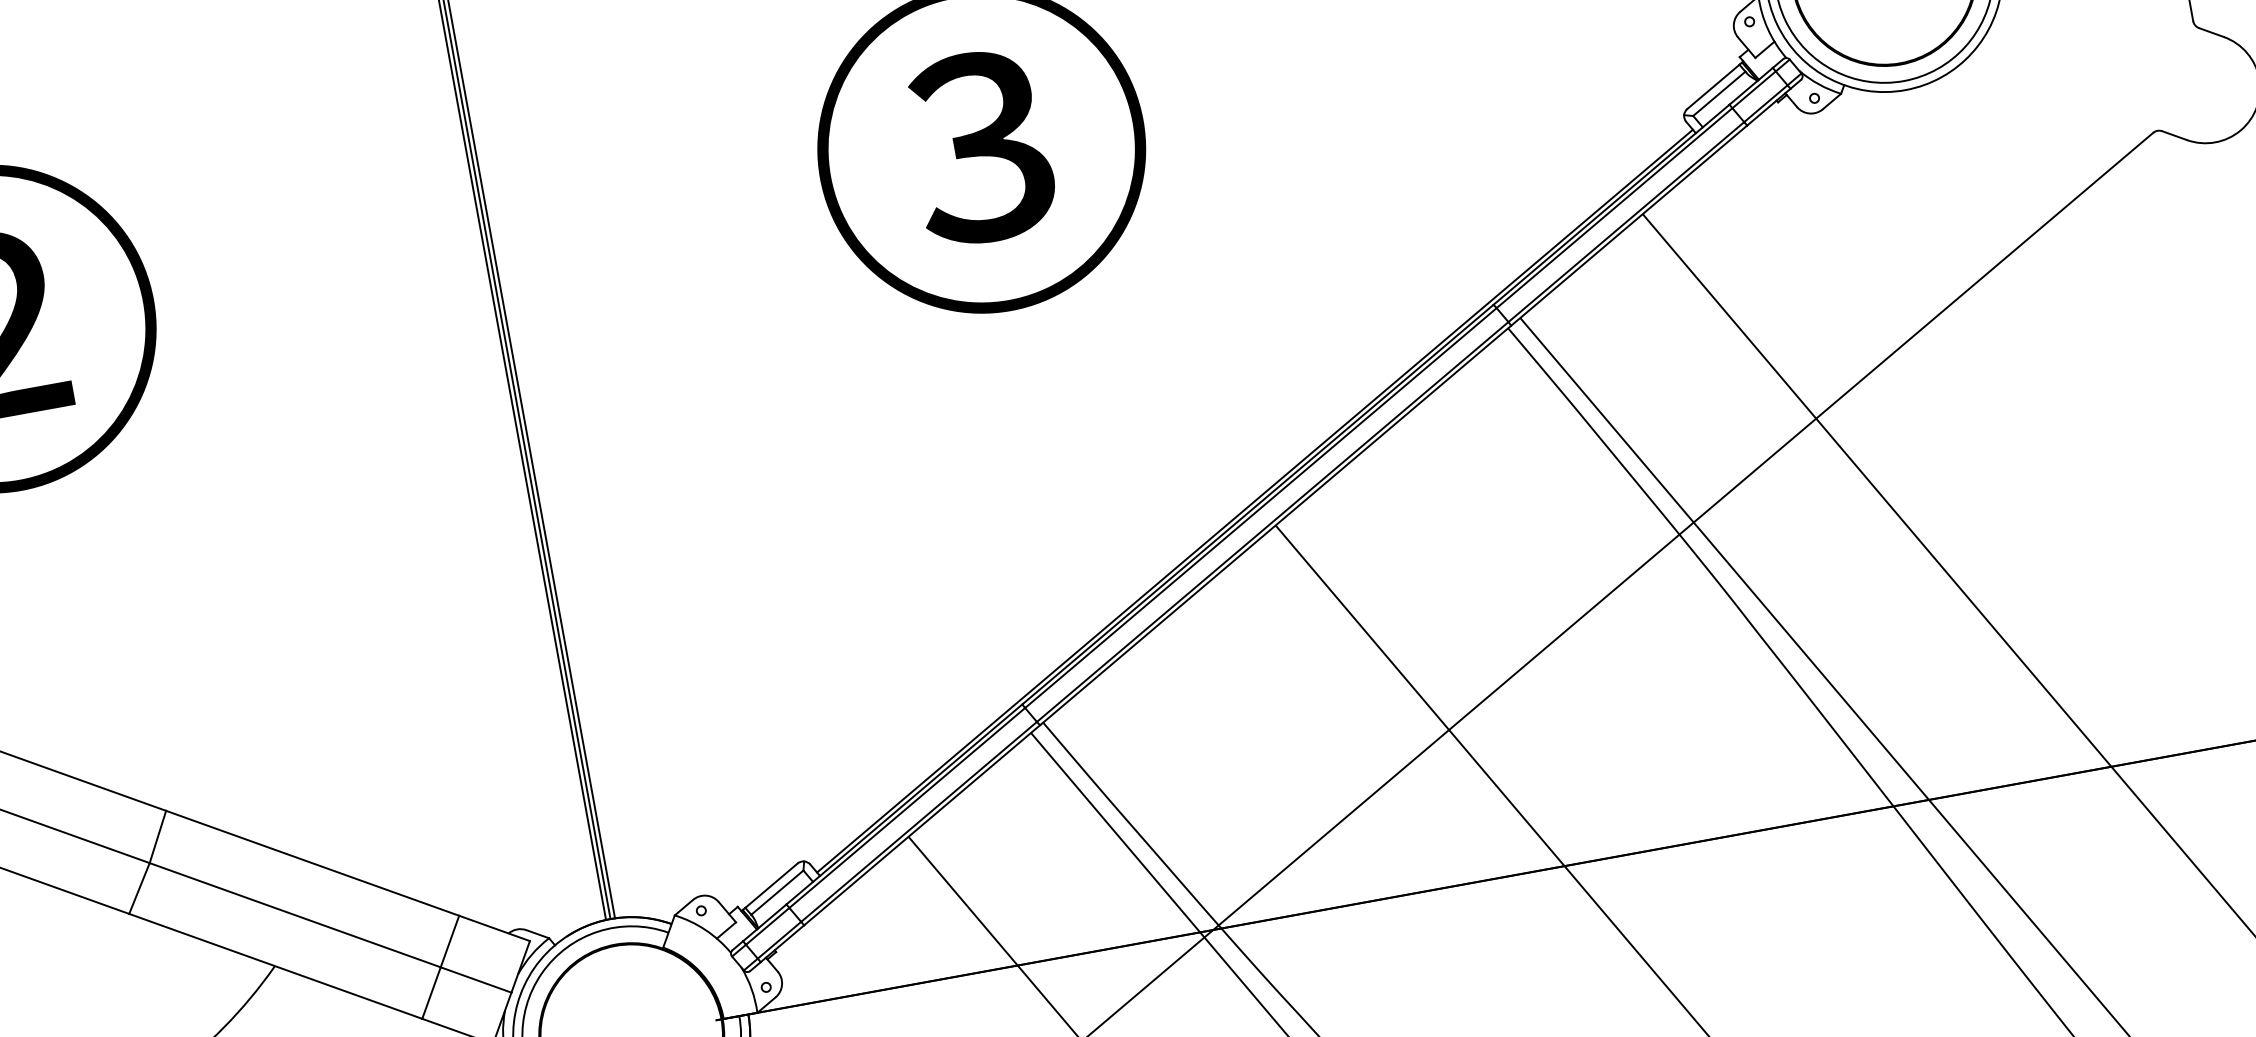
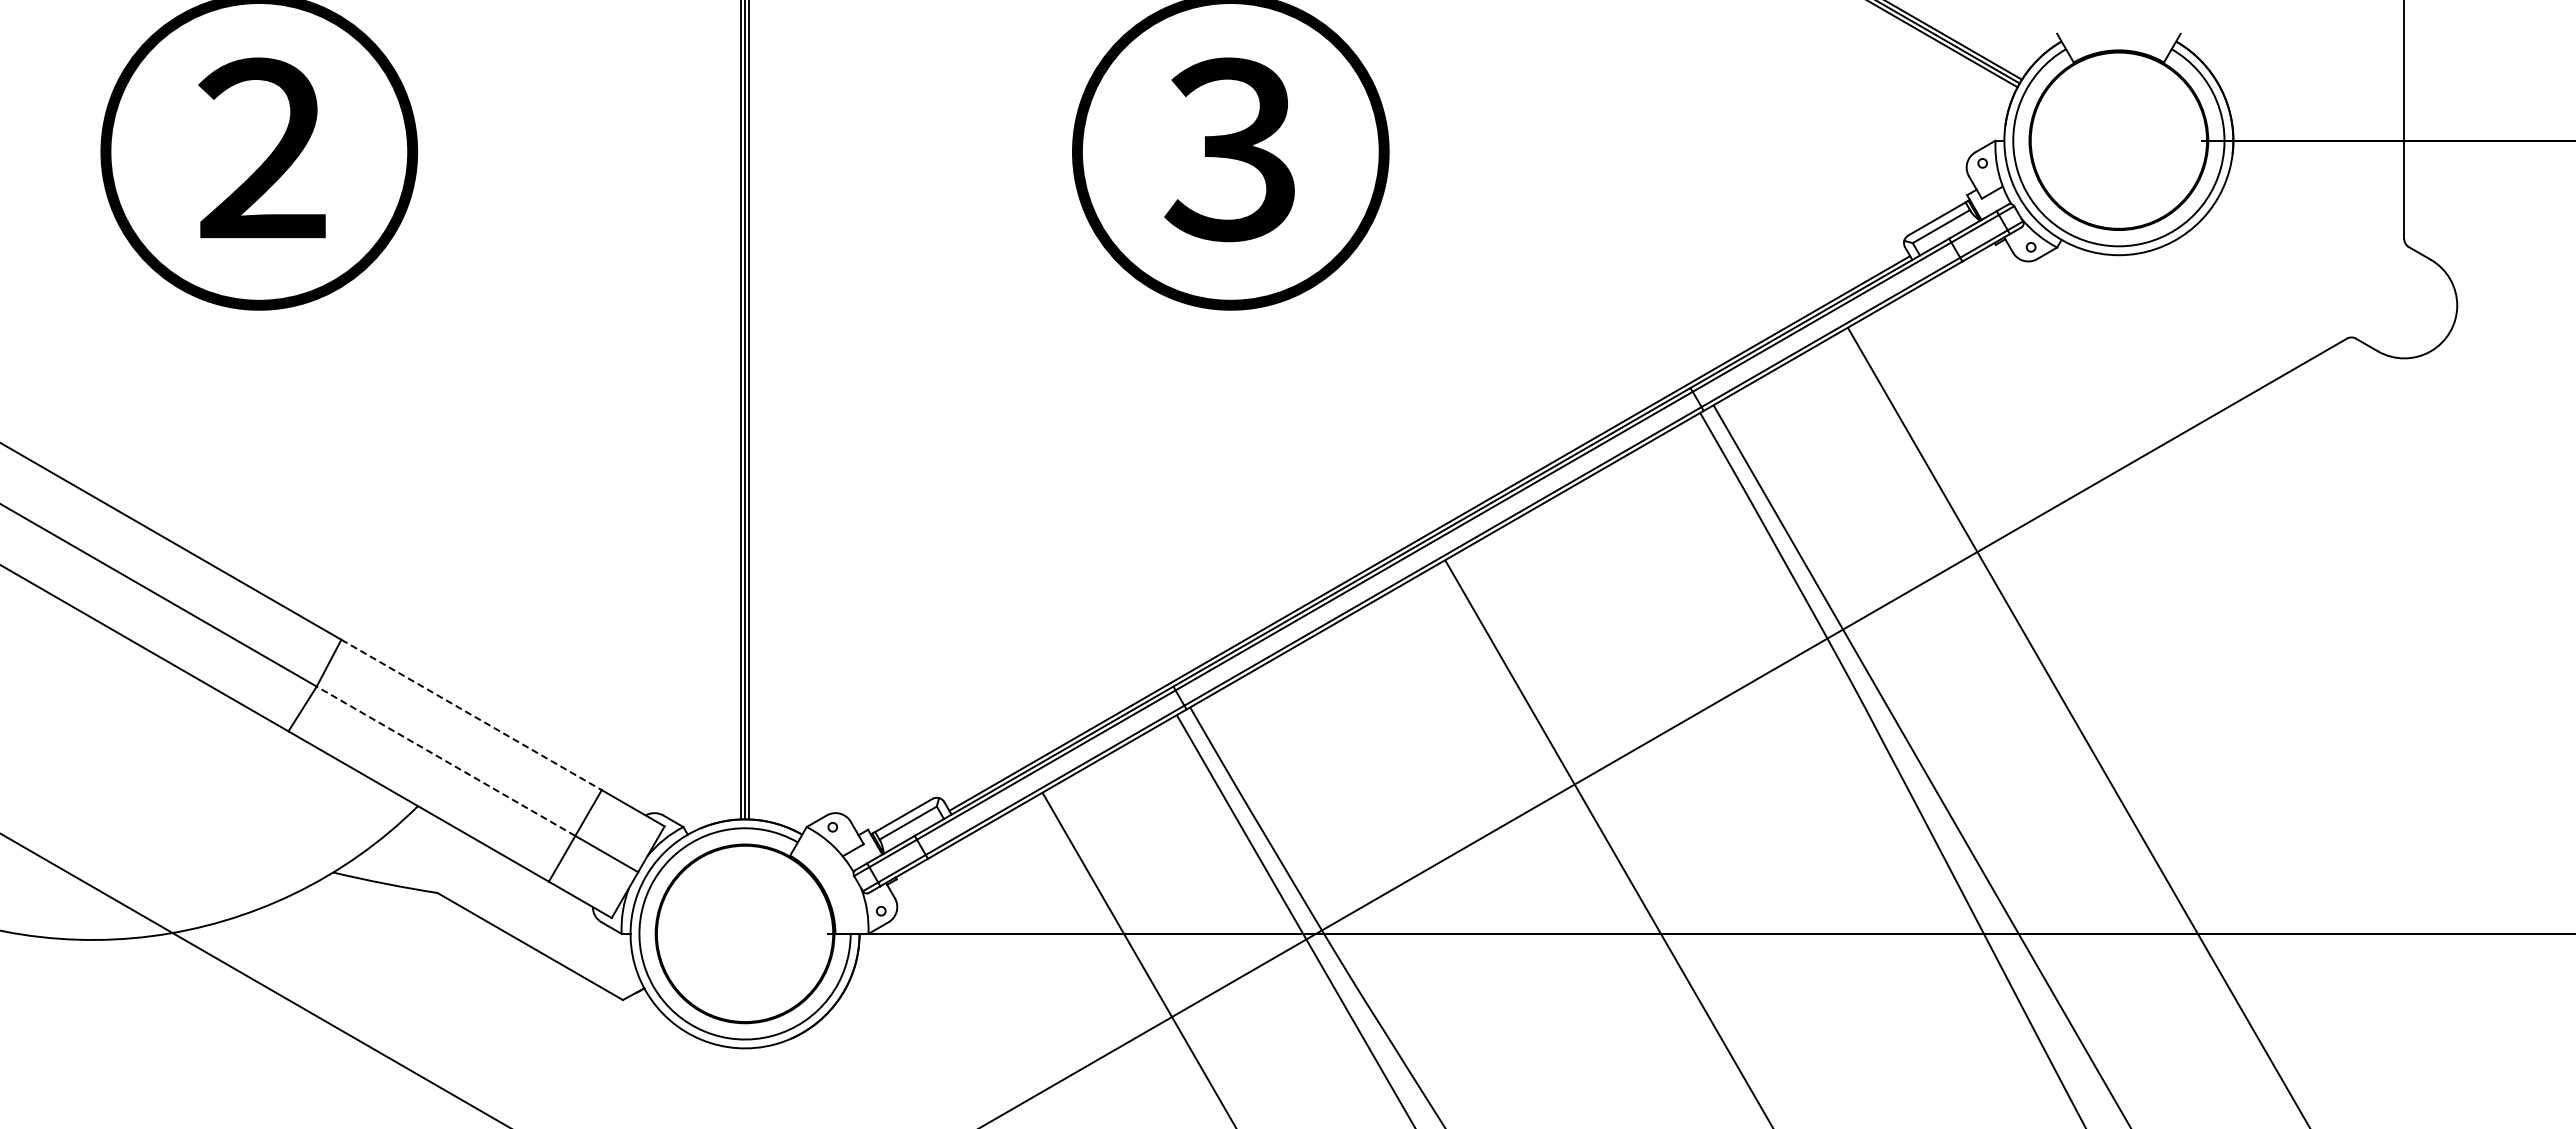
line: (313, 863) -> (472, 715), solid -> dashed
line: (294, 915) -> (445, 761), solid -> dashed

